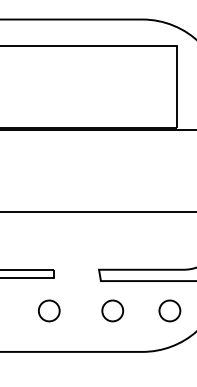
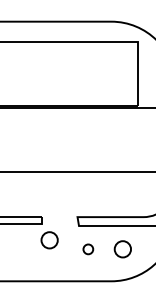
circle: (49, 311) -> (49, 240), moved
circle: (113, 311) -> (88, 249), size x0.6
circle: (169, 311) -> (122, 249), moved

